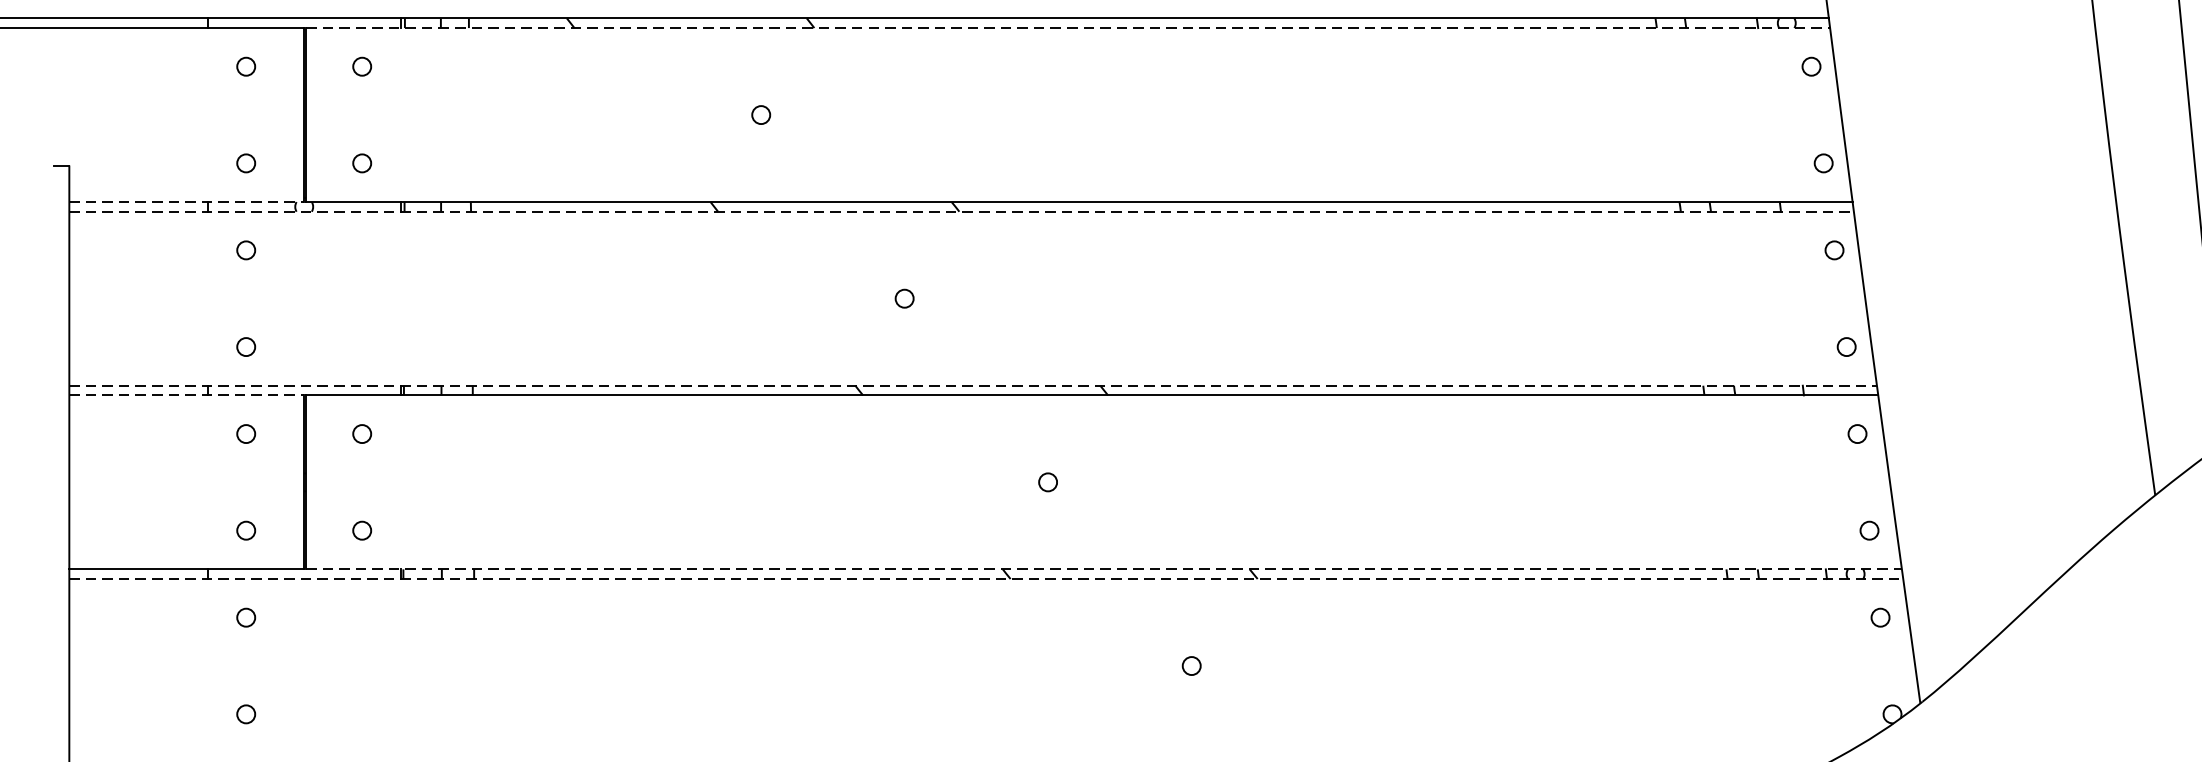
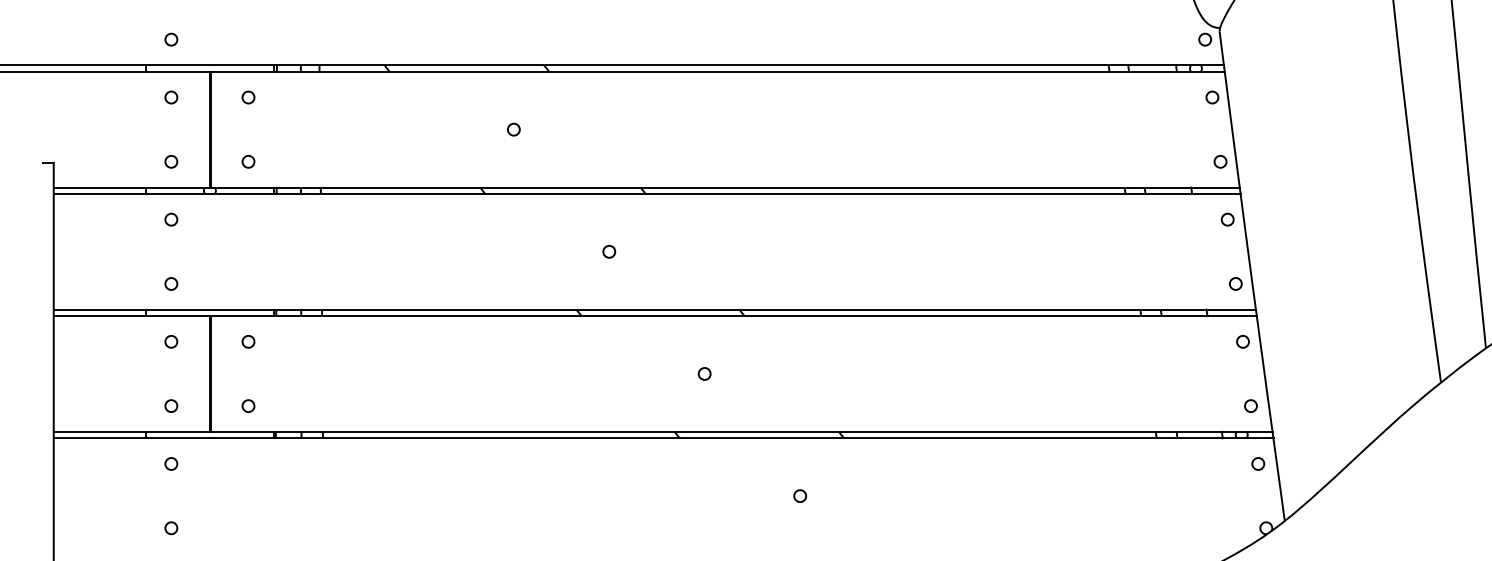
line: (1068, 27) -> (718, 71), dashed -> solid
line: (187, 201) -> (132, 187), dashed -> solid
line: (962, 211) -> (647, 193), dashed -> solid
line: (974, 385) -> (655, 309), dashed -> solid
line: (187, 395) -> (132, 316), dashed -> solid
line: (1103, 568) -> (741, 431), dashed -> solid
line: (986, 579) -> (663, 438), dashed -> solid

